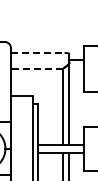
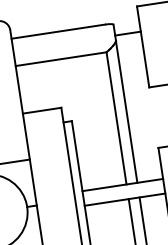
line: (37, 53) -> (57, 32), dashed -> solid
line: (36, 68) -> (60, 59), dashed -> solid

